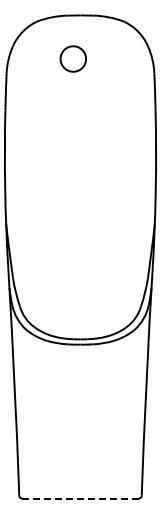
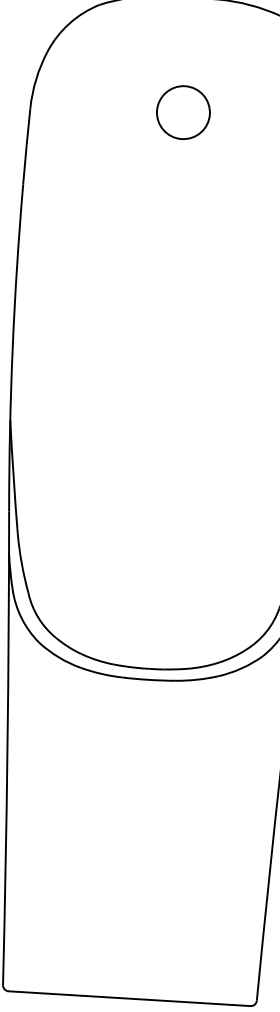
circle: (72, 58) -> (181, 111), moved
line: (80, 498) -> (129, 998), dashed -> solid

